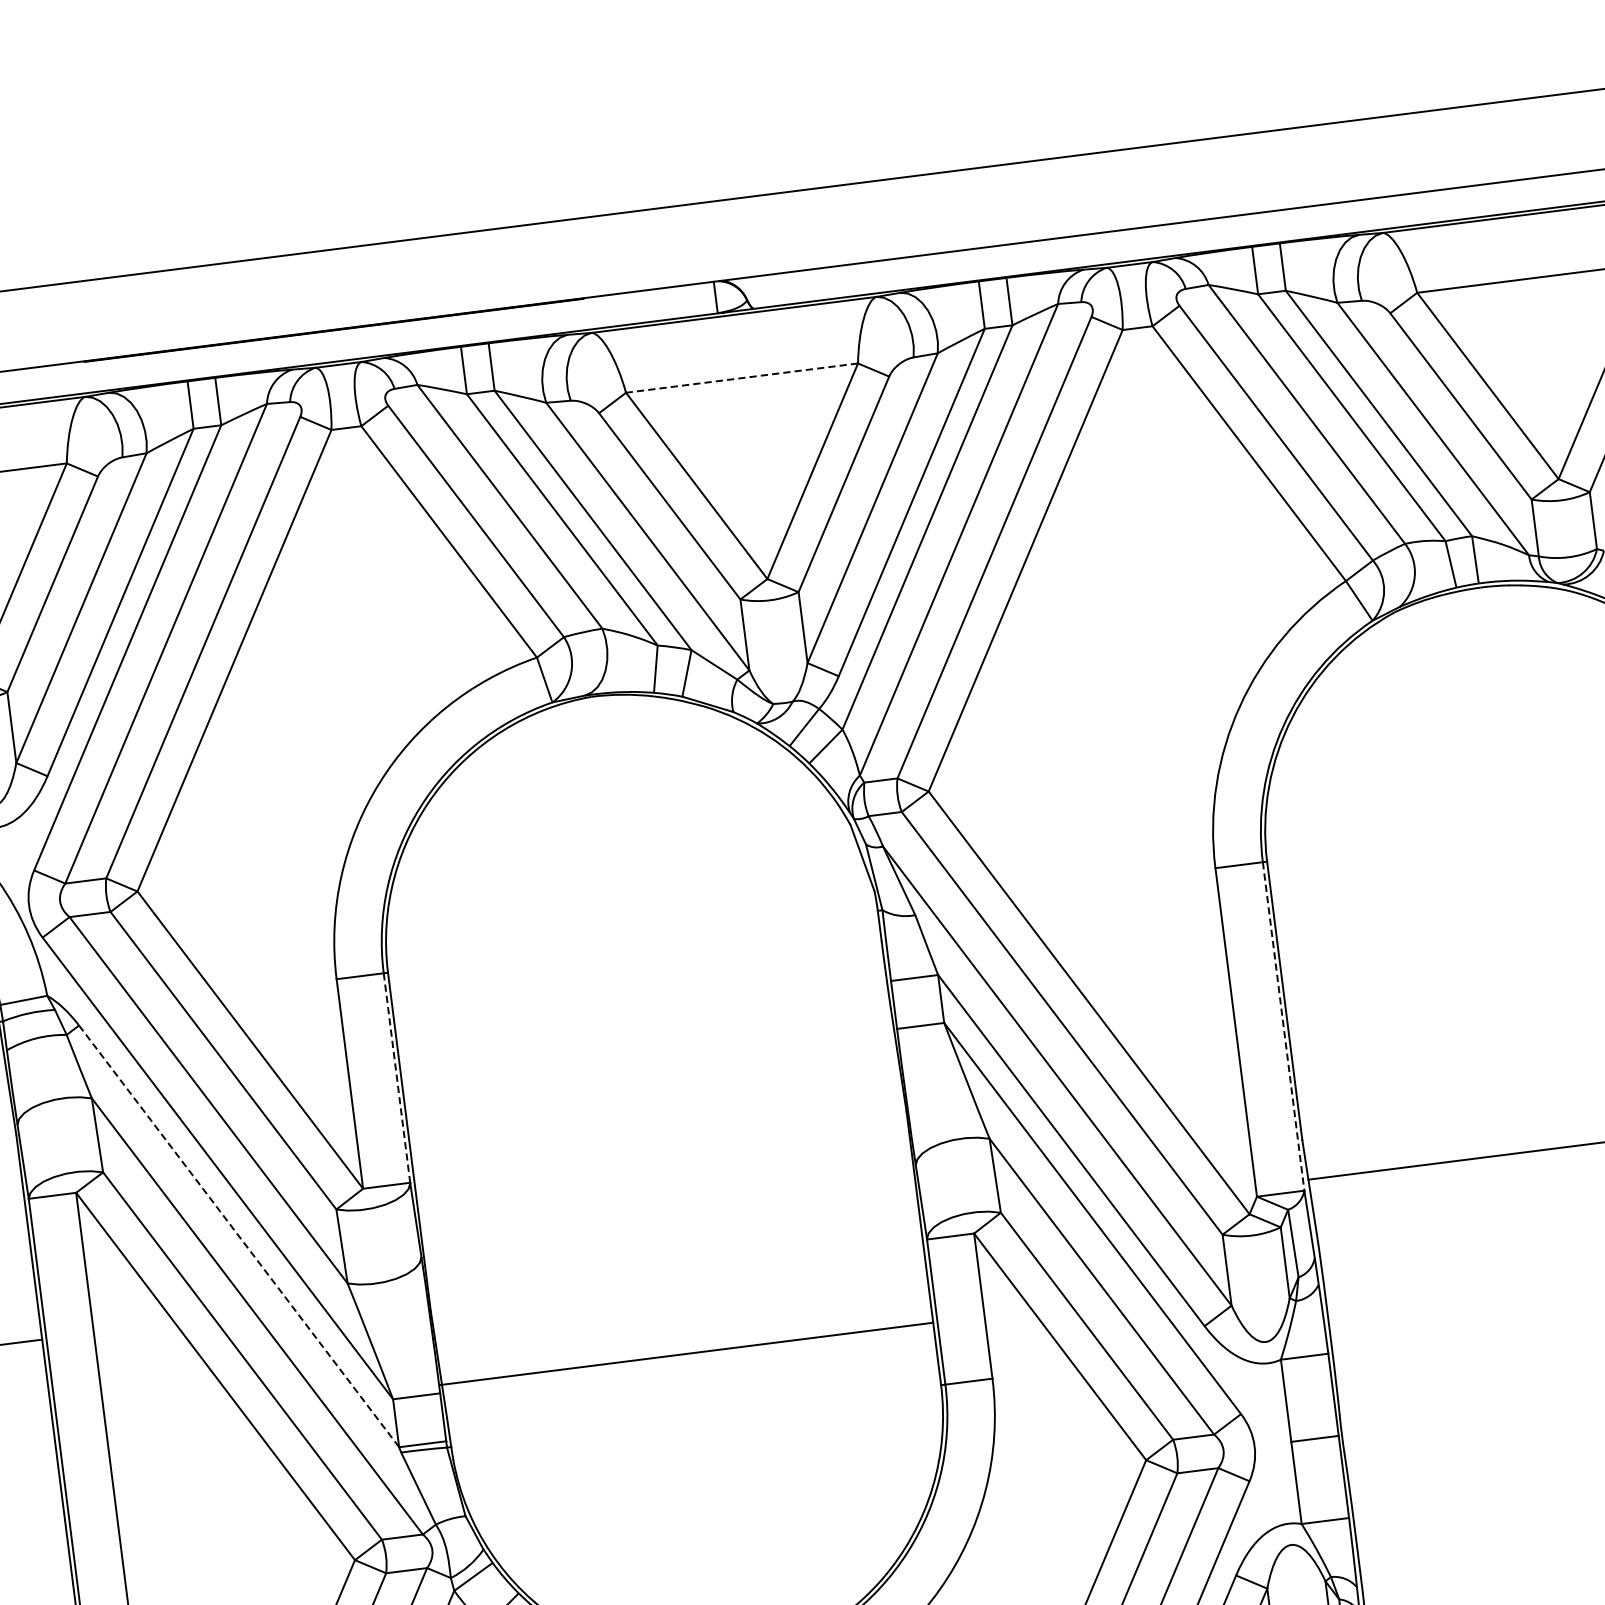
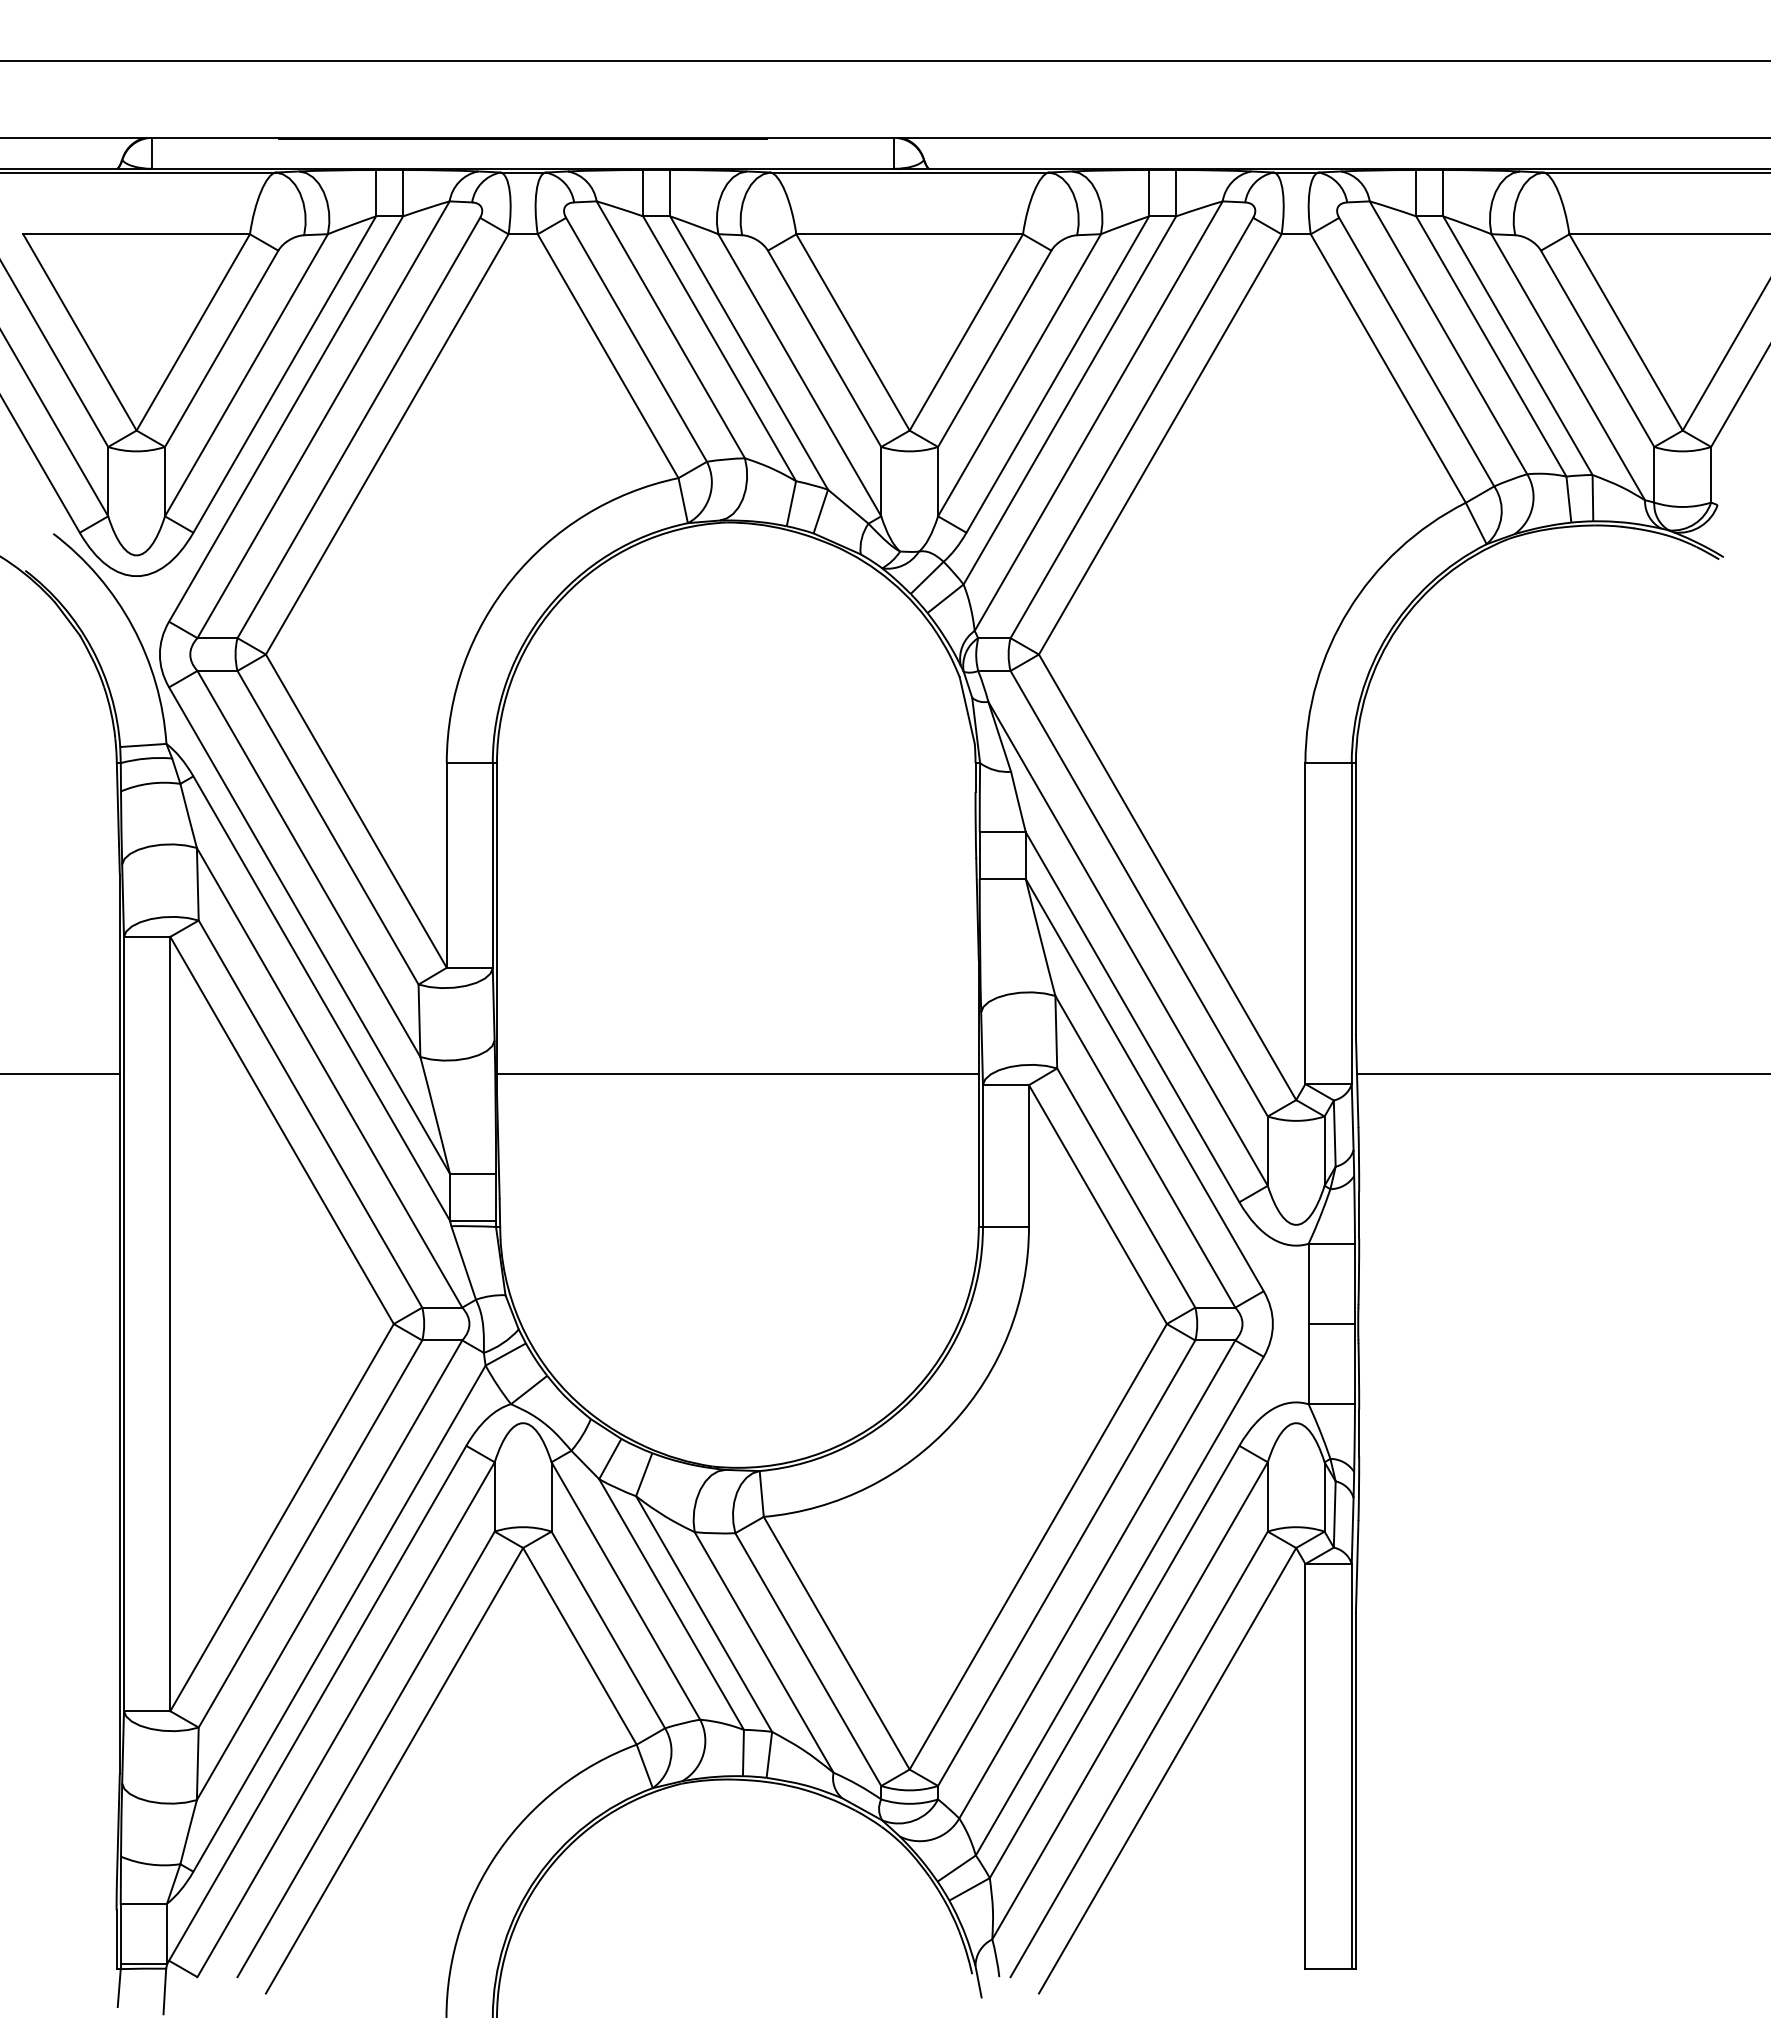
line: (741, 378) -> (909, 234), dashed -> solid
line: (1283, 1027) -> (1351, 924), dashed -> solid
line: (396, 1078) -> (492, 865), dashed -> solid
line: (238, 1236) -> (321, 998), dashed -> solid
line: (686, 1353) -> (737, 1073), moved

